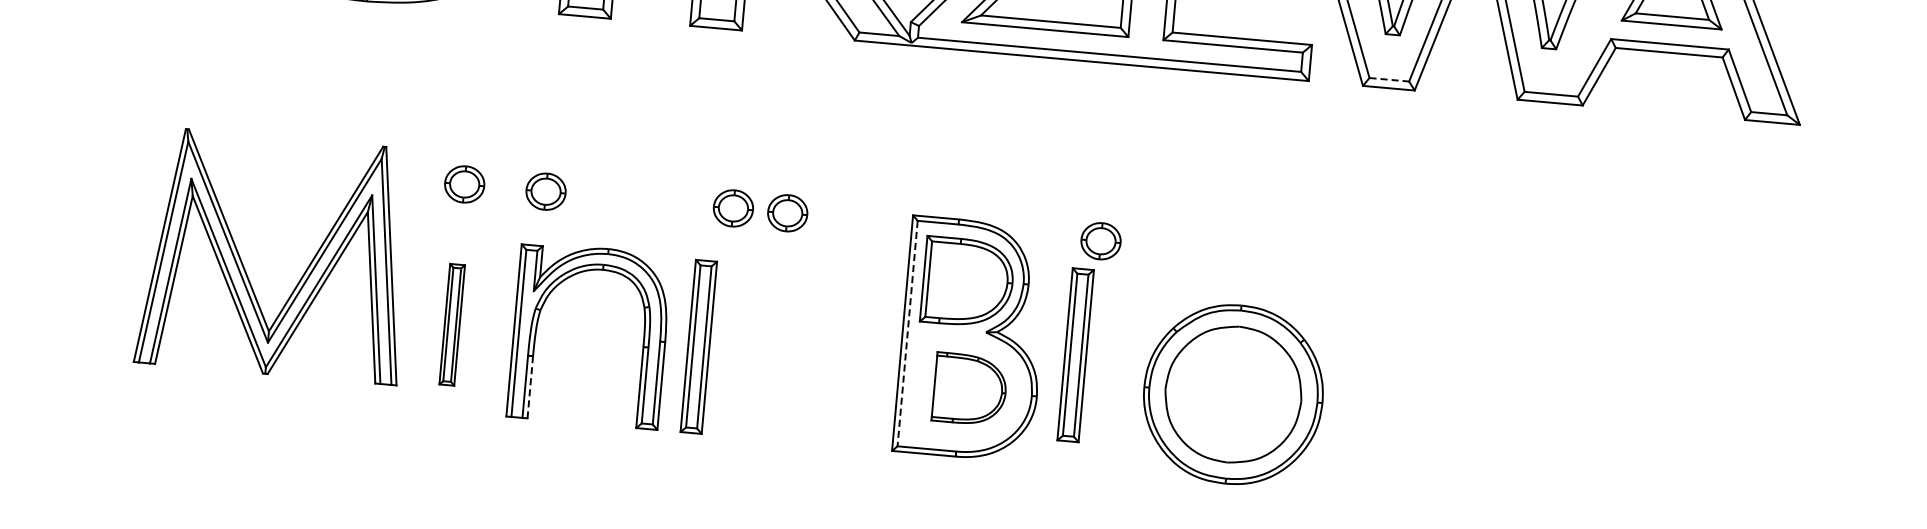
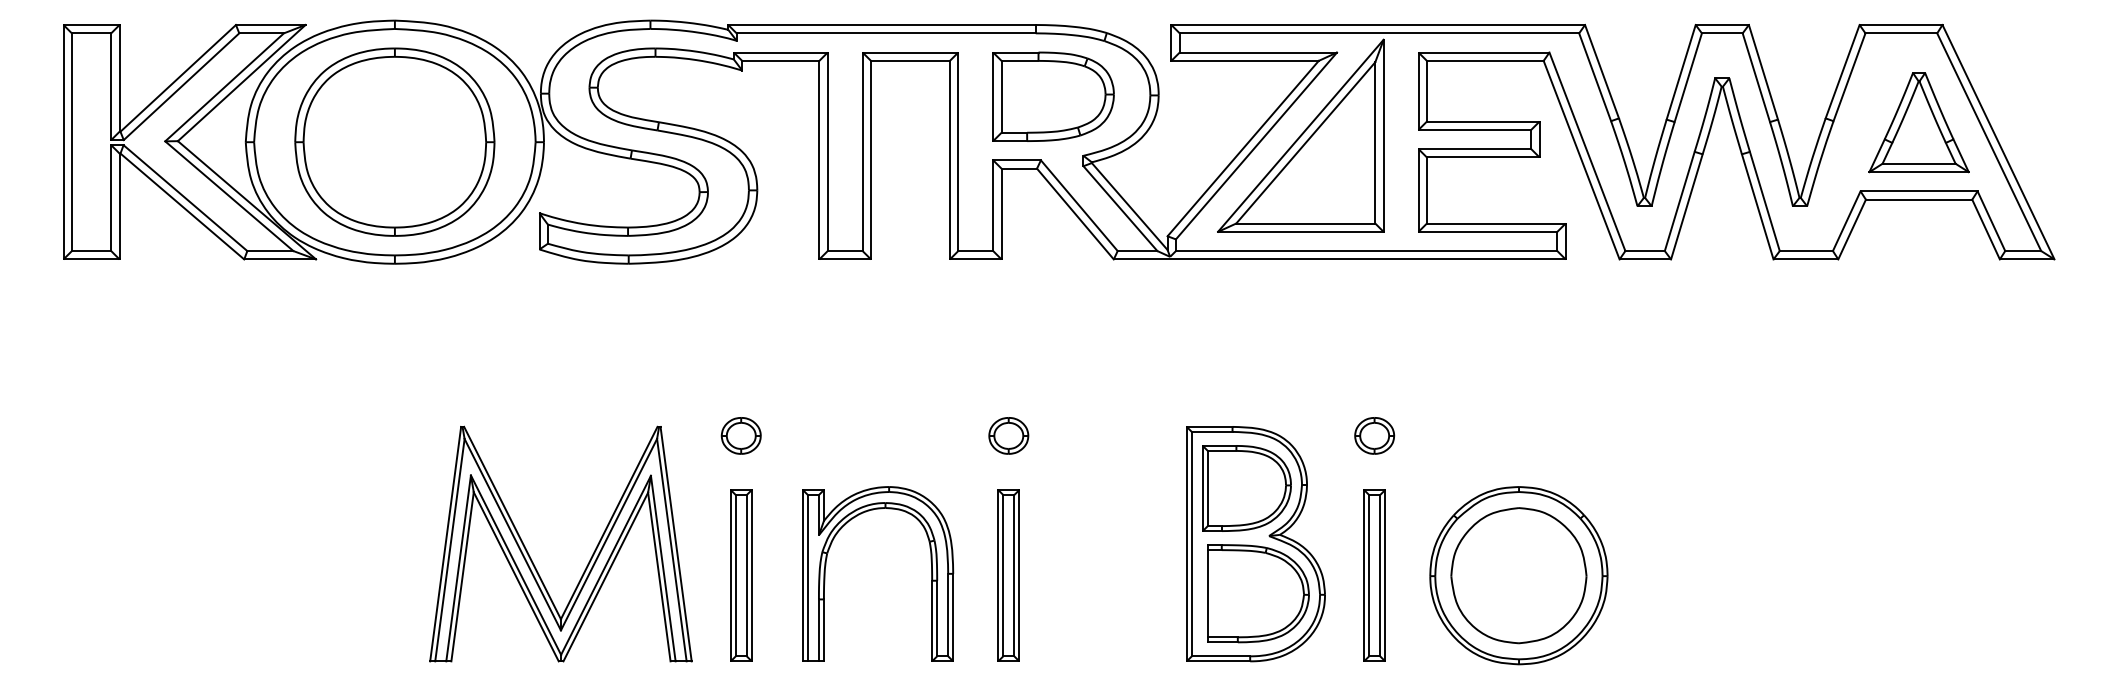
line: (1389, 80) -> (1645, 251), dashed -> solid
part: (545, 191) -> (821, 435), removed
part: (787, 212) -> (1062, 435), removed
part: (244, 267) -> (531, 558), moved
part: (452, 324) -> (741, 575), size x1.43
line: (907, 333) -> (1191, 544), dashed -> solid
part: (698, 346) -> (1008, 575), moved
part: (1075, 355) -> (1374, 575), moved
line: (529, 387) -> (823, 630), dashed -> solid
part: (970, 389) -> (1258, 593), size x1.43

